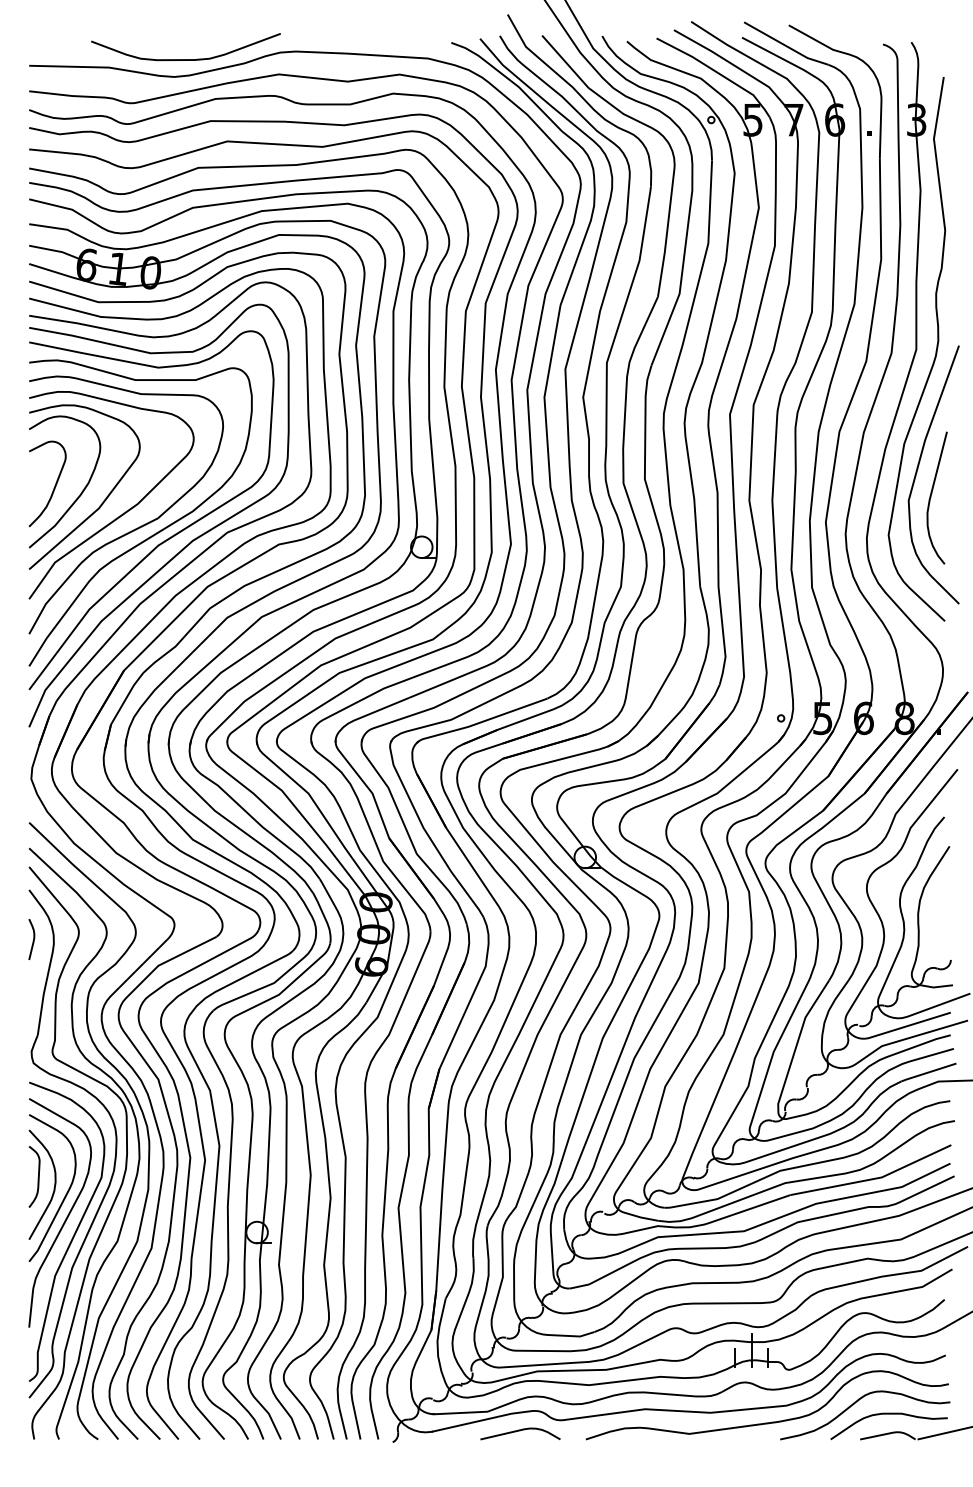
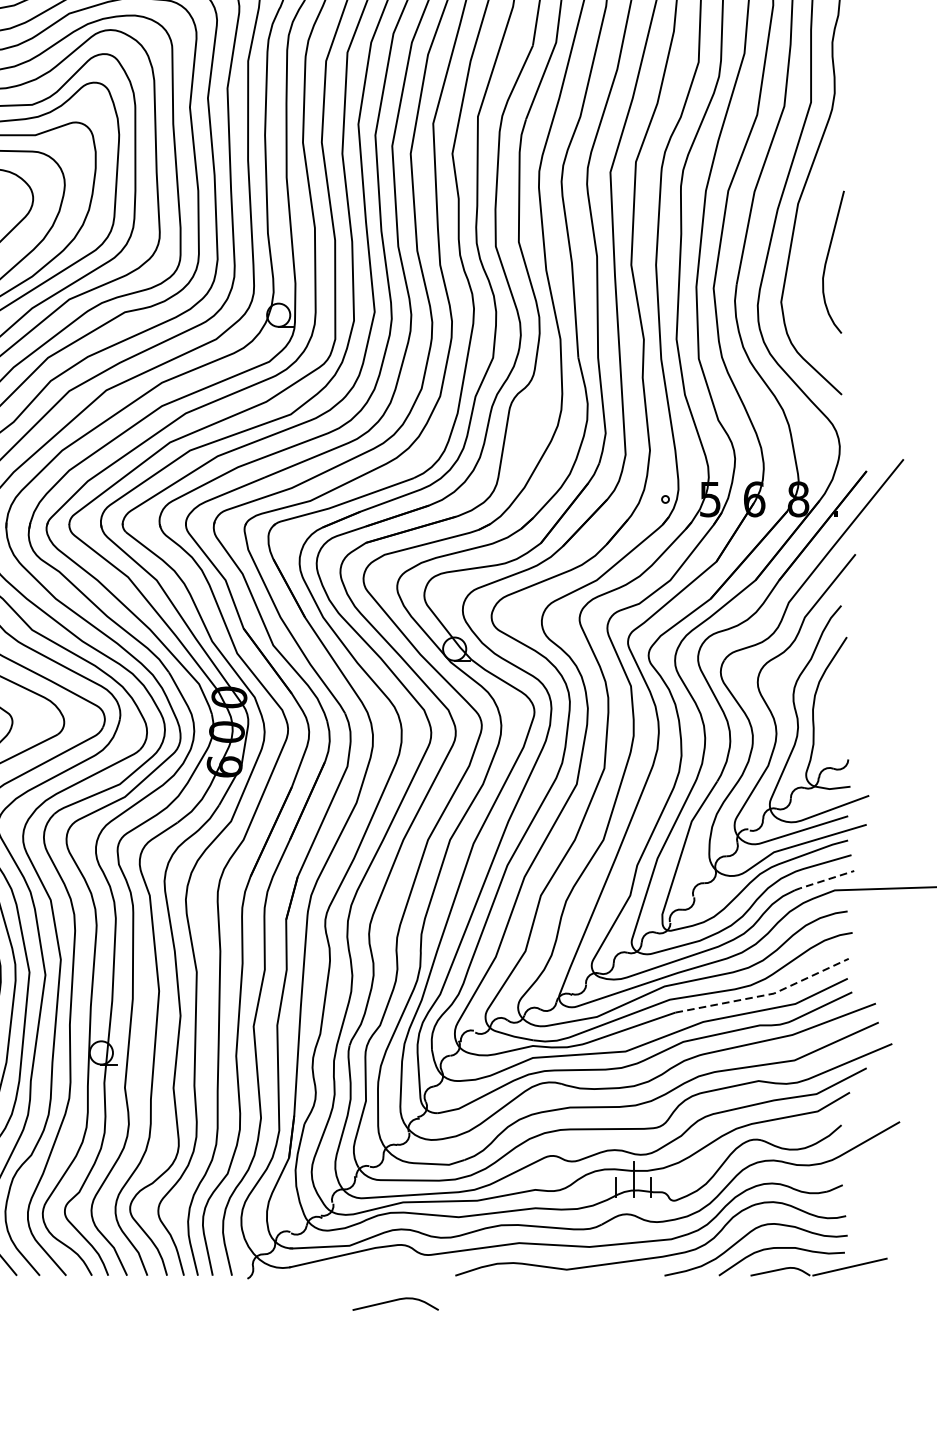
curve: (918, 469) -> (813, 231), removed
line: (927, 1072) -> (823, 880), solid -> dashed
line: (874, 1178) -> (766, 994), solid -> dashed
curve: (520, 1431) -> (395, 1301), moved

